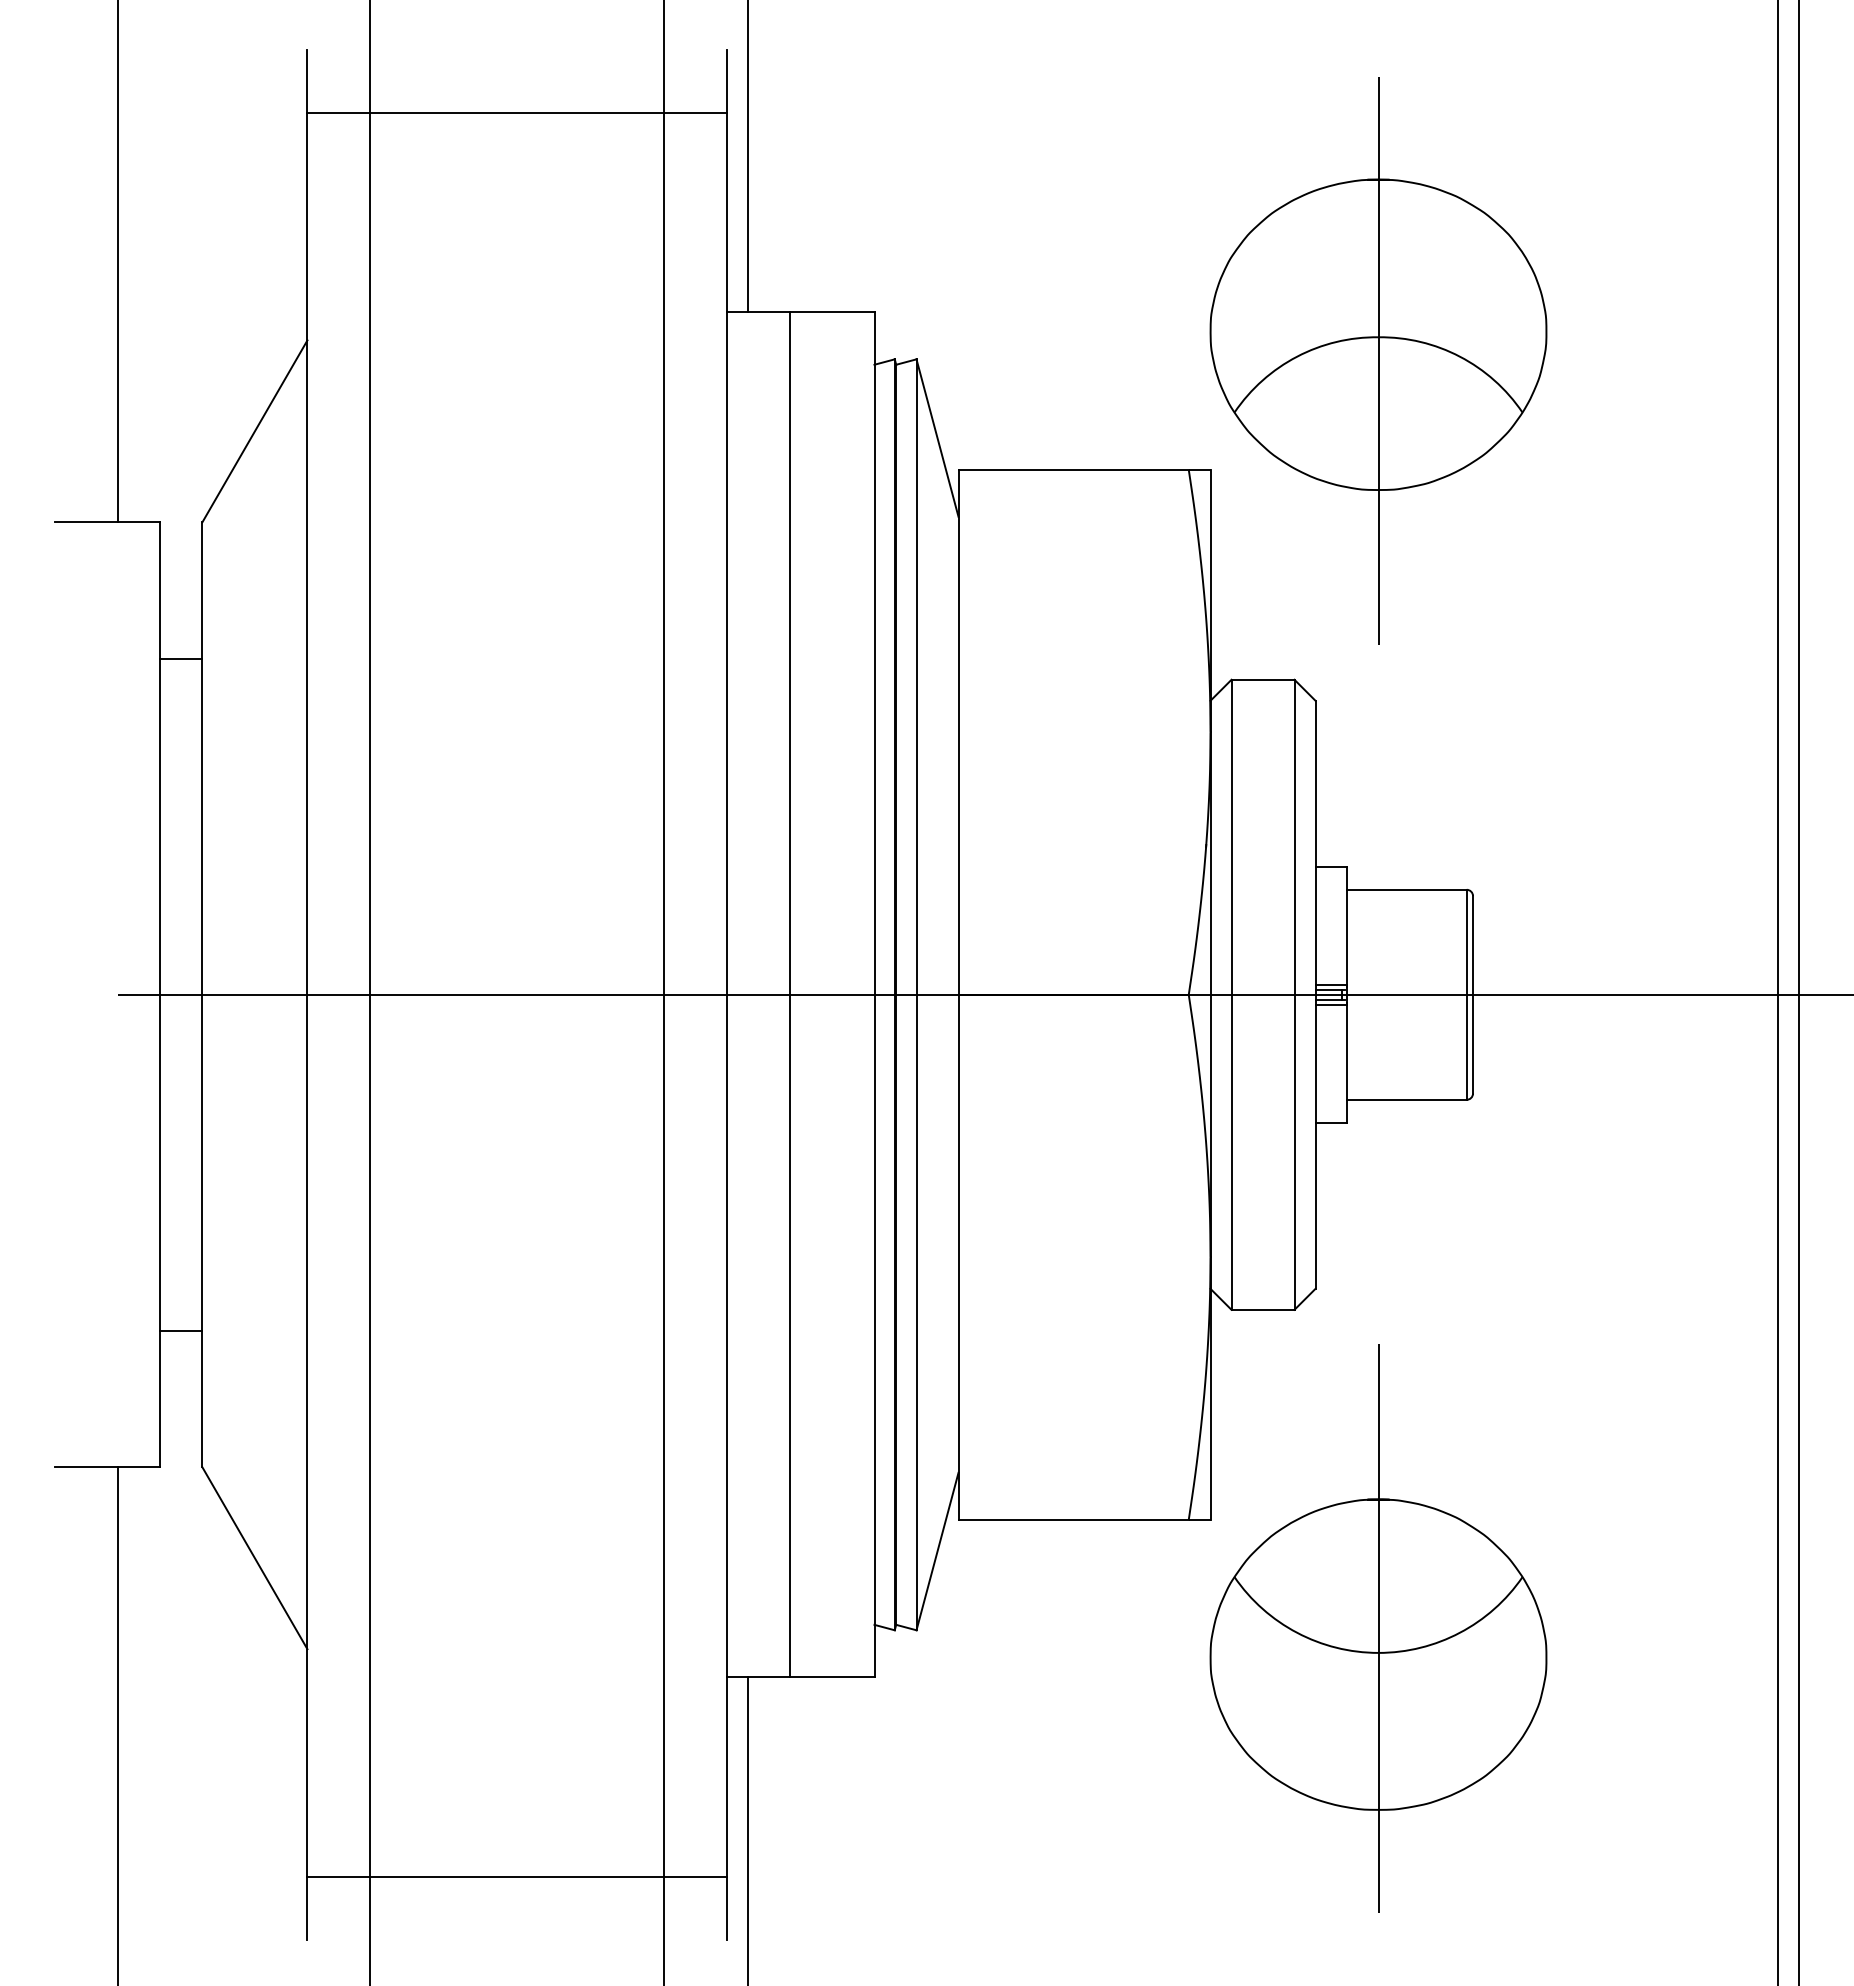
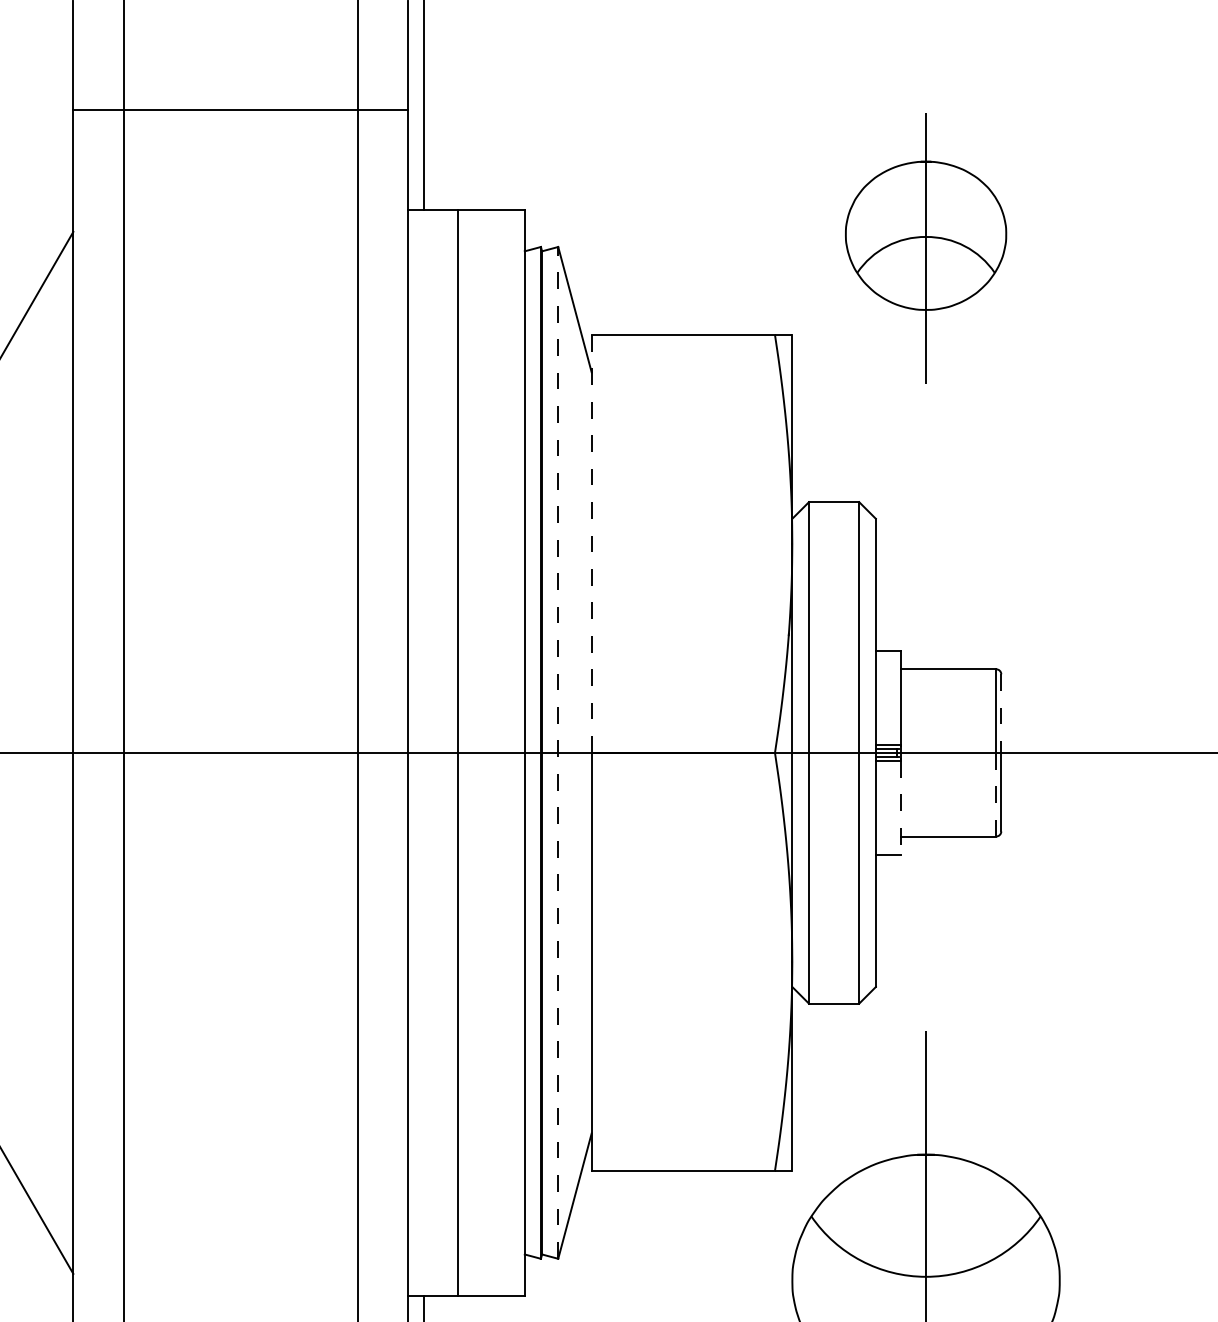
line: (517, 112) -> (240, 110), moved
part: (1378, 360) -> (926, 247), size x0.6
line: (958, 732) -> (591, 544), solid -> dashed
line: (1473, 945) -> (1001, 713), solid -> dashed
line: (916, 994) -> (558, 752), solid -> dashed
line: (1466, 1047) -> (996, 794), solid -> dashed
line: (1347, 1064) -> (901, 808), solid -> dashed

